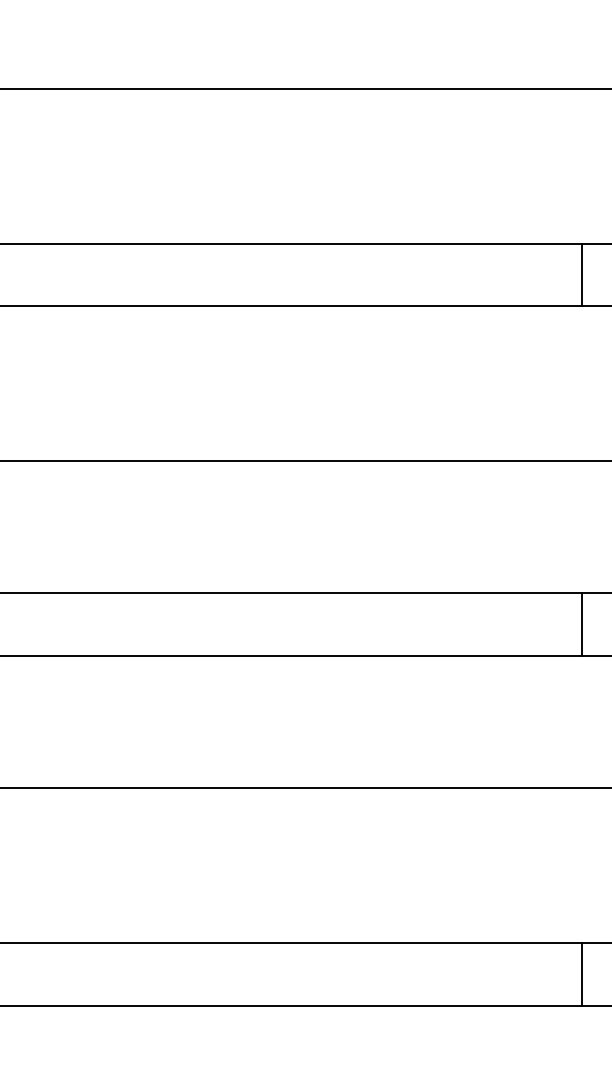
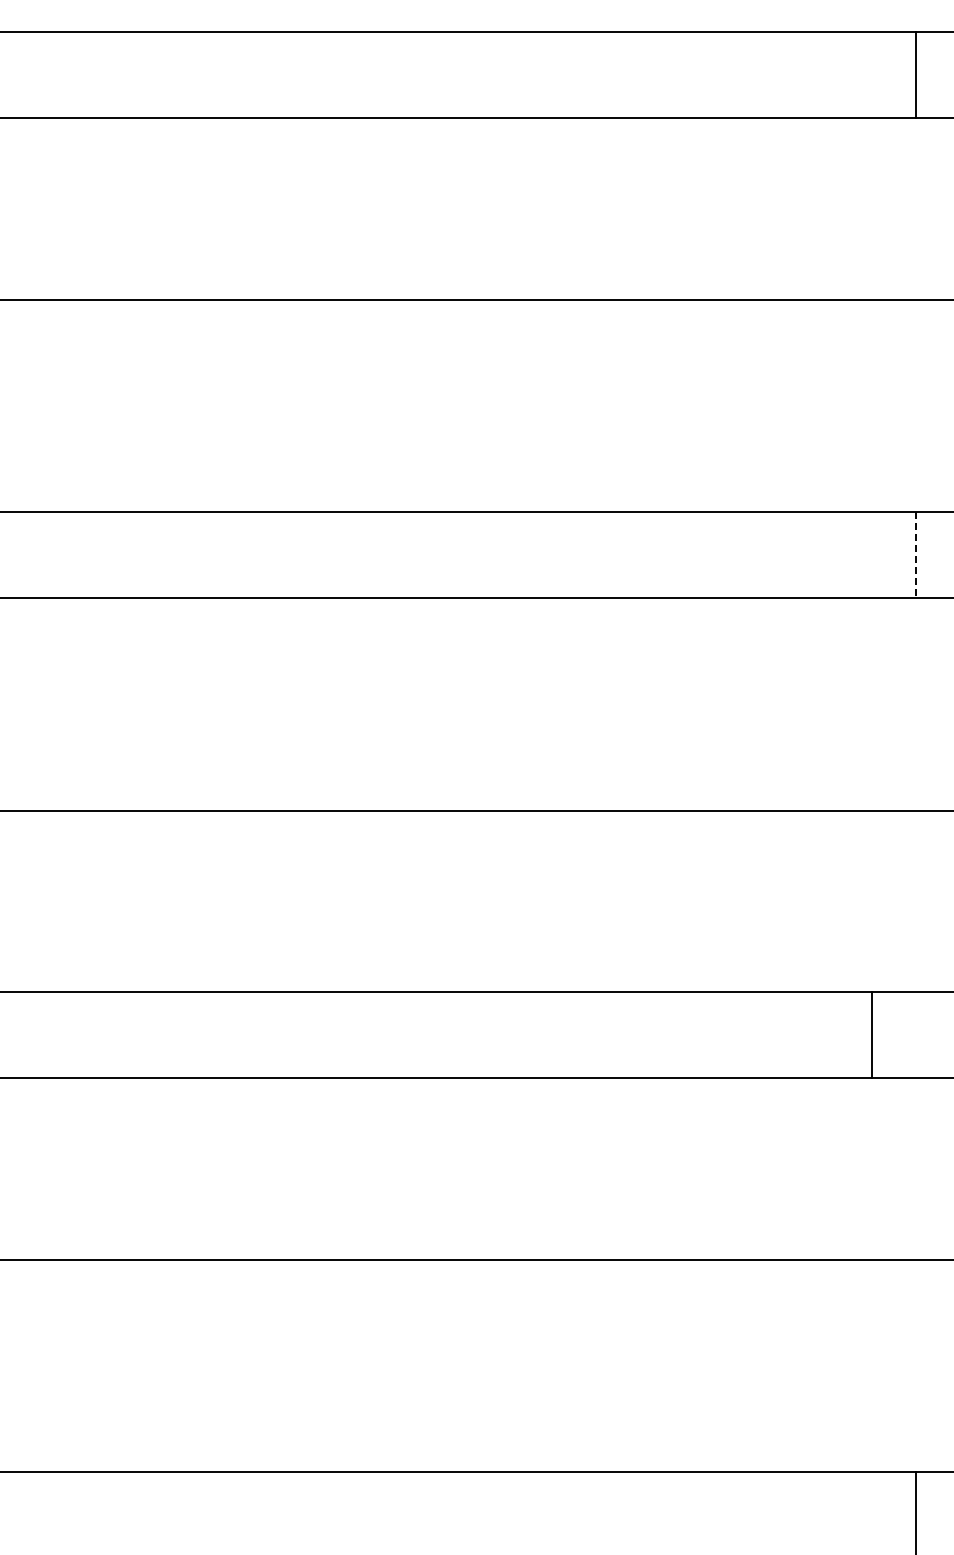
line: (582, 275) -> (916, 555), solid -> dashed
line: (582, 624) -> (872, 1035), moved

